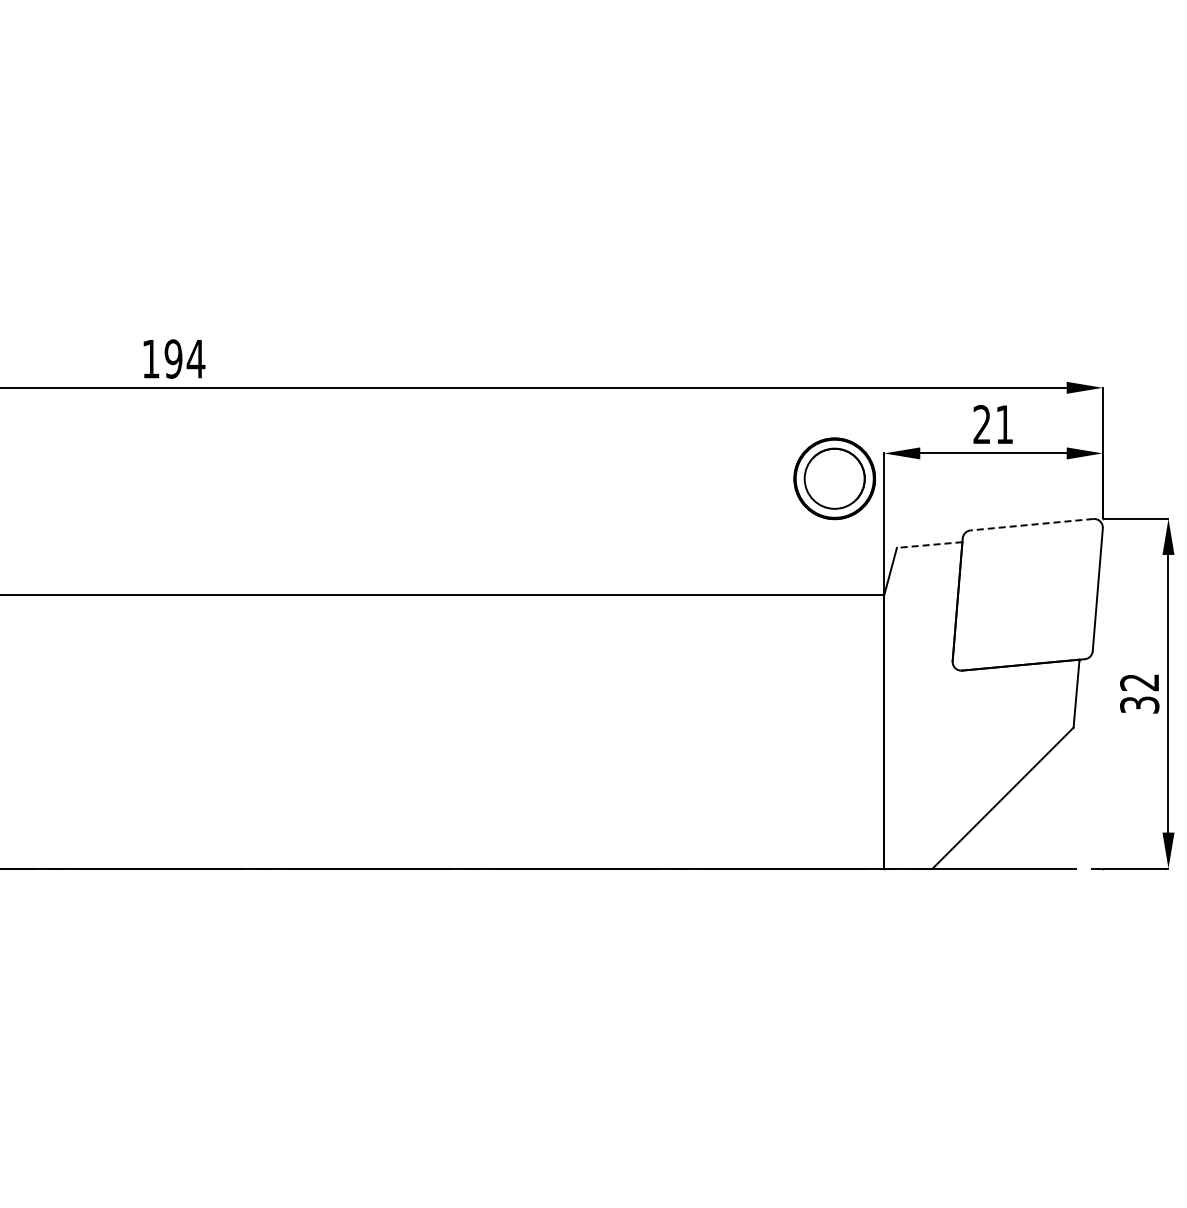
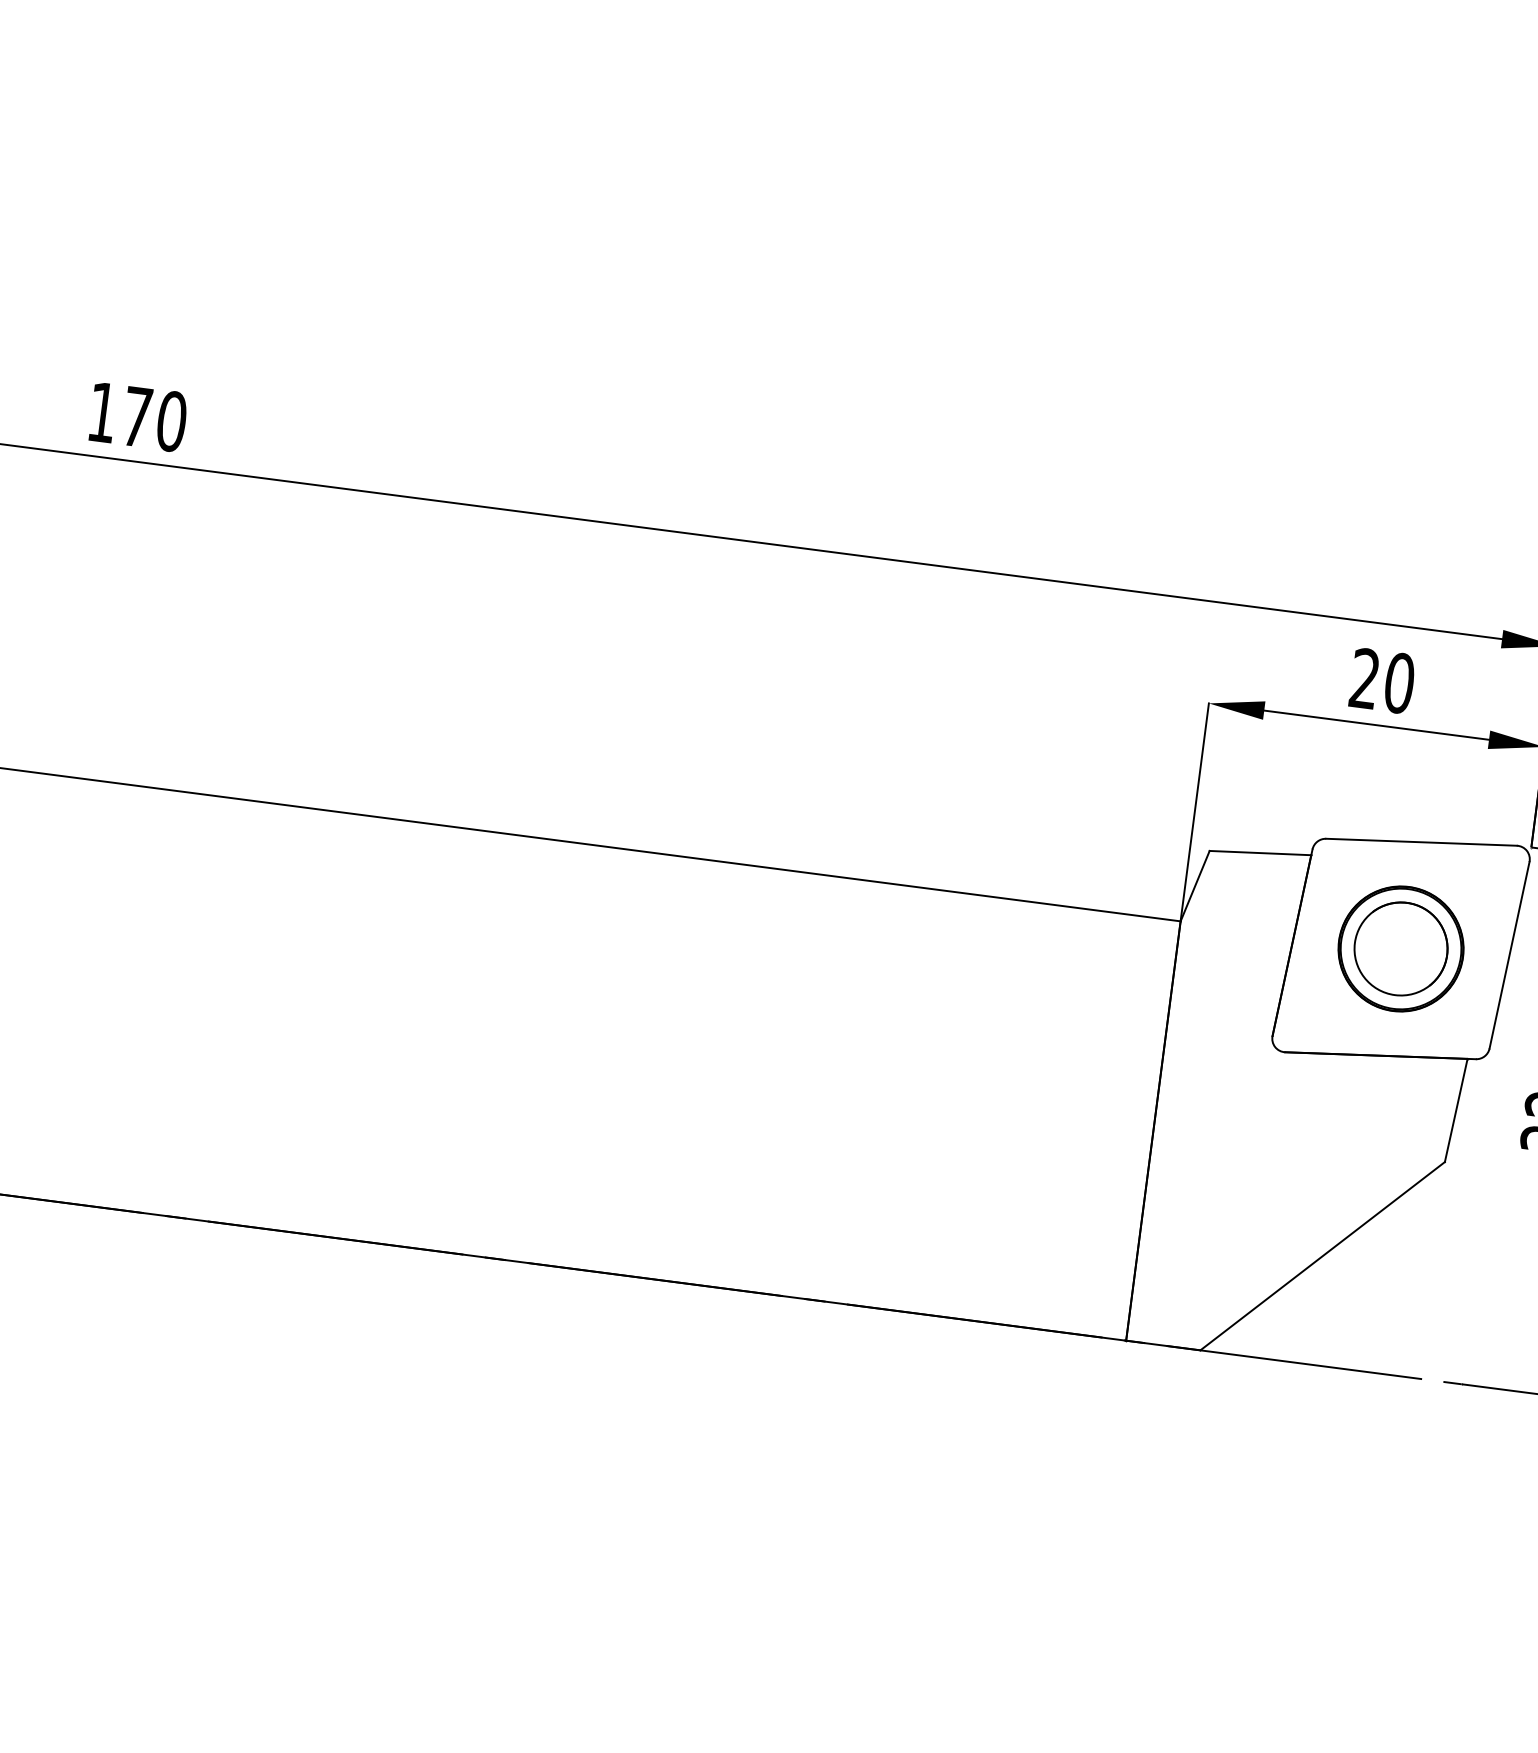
text: (184, 358) -> (154, 418), 194 -> 170
text: (1004, 424) -> (1399, 683), 21 -> 20
part: (834, 478) -> (1400, 948), moved
line: (1031, 524) -> (1420, 841), dashed -> solid
line: (929, 545) -> (1260, 853), dashed -> solid

